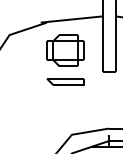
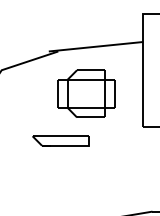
part: (65, 81) -> (60, 140), moved

